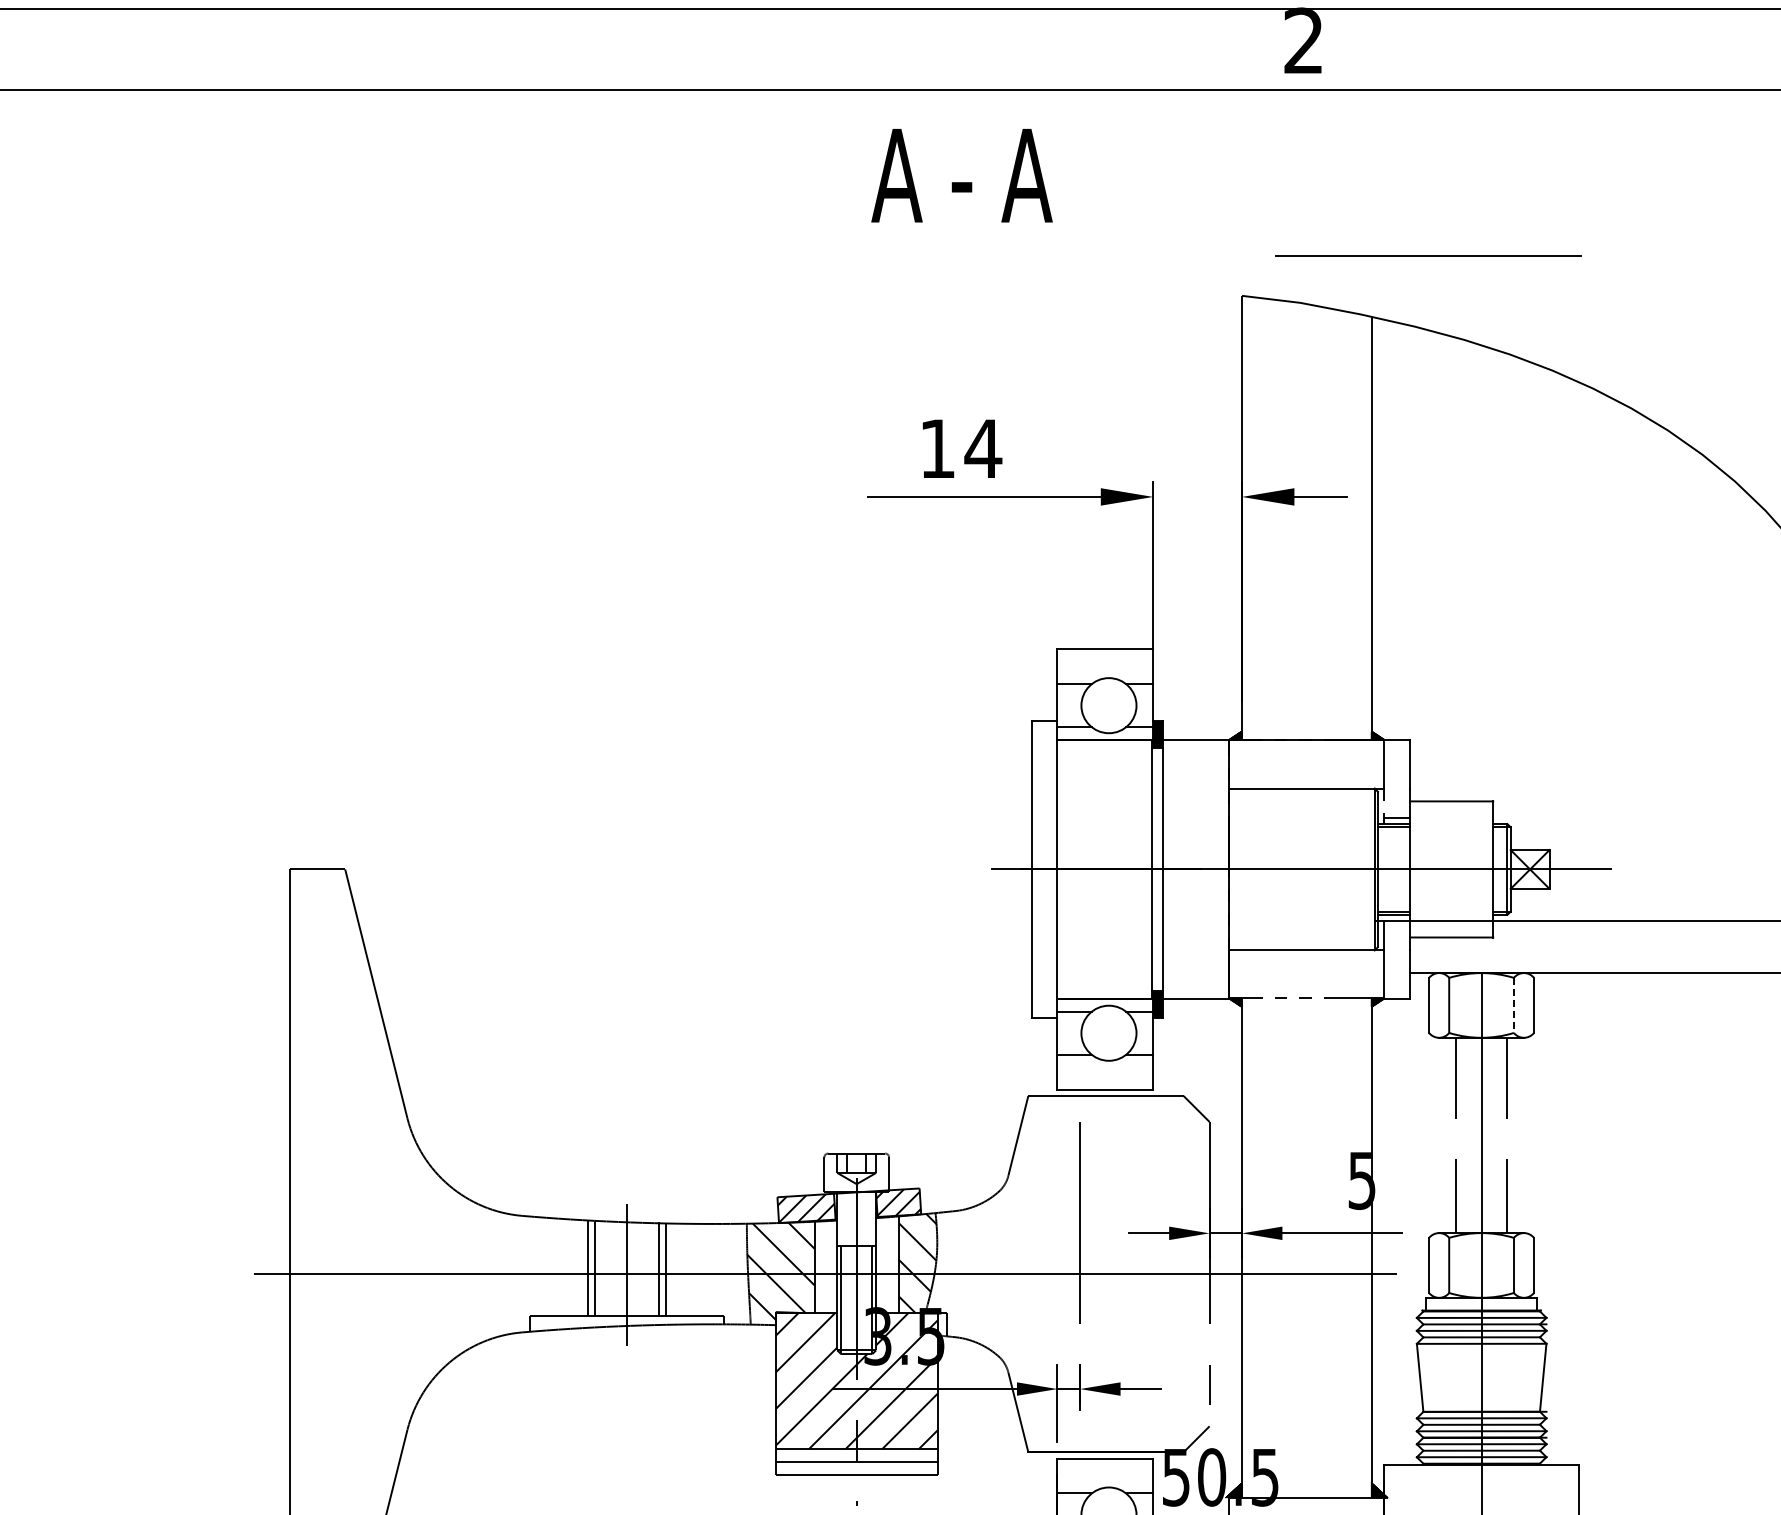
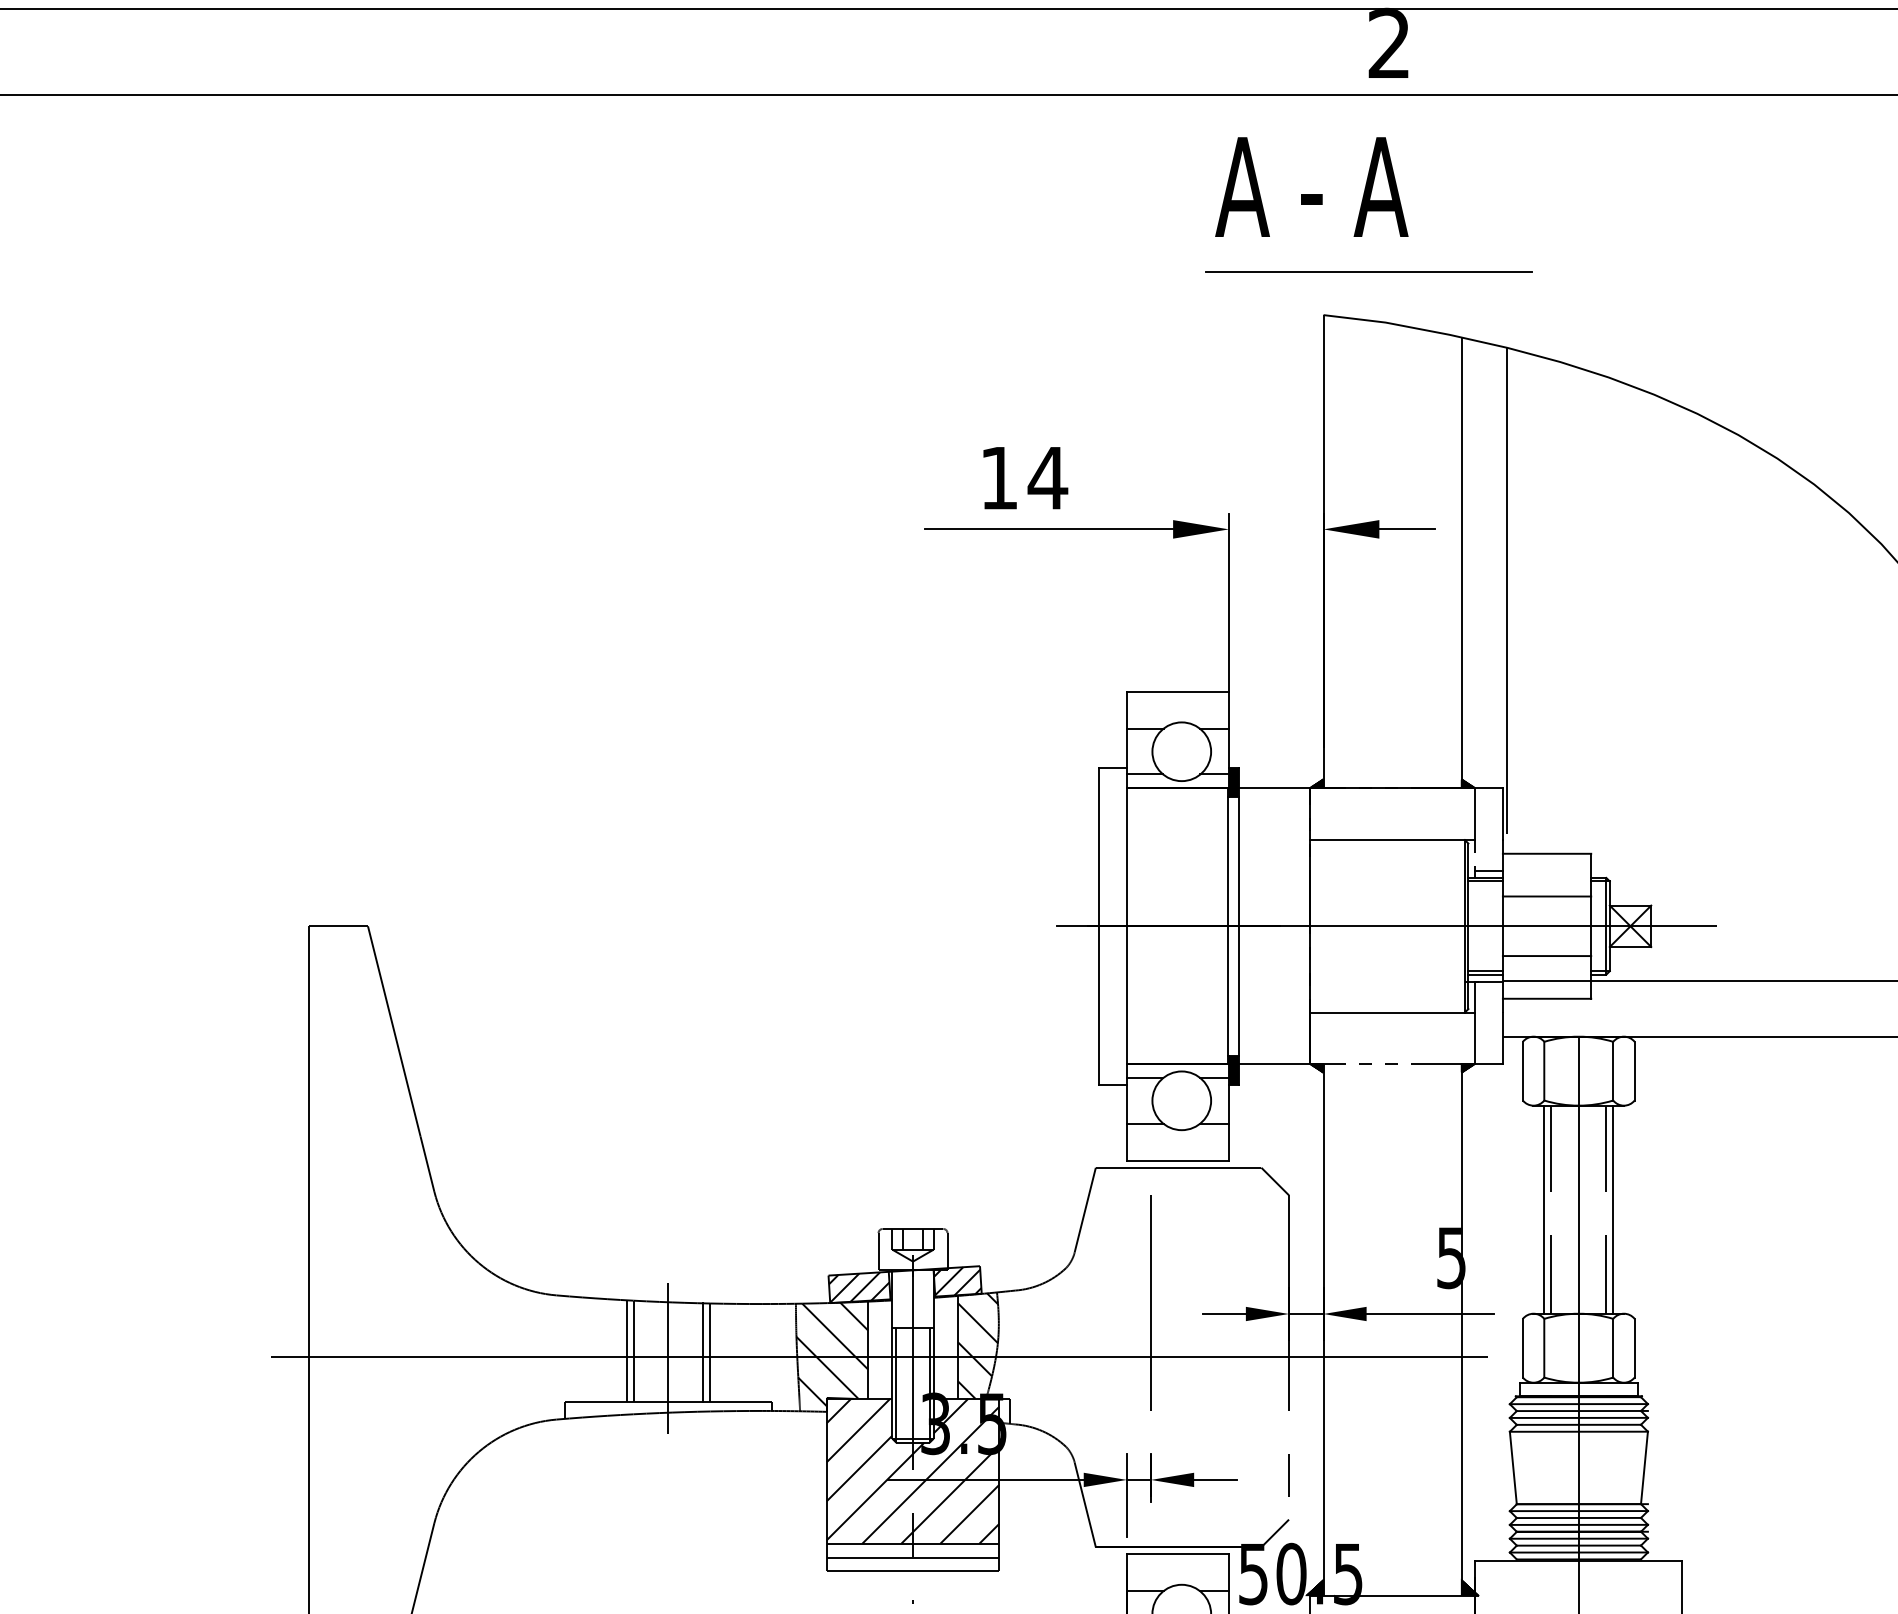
text: (961, 175) -> (1311, 186), moved
line: (1428, 255) -> (1368, 272), moved
line: (1413, 554) -> (1506, 590), added
line: (1451, 841) -> (1546, 896), added
line: (1451, 897) -> (1546, 956), added
line: (1513, 1005) -> (1612, 1071), dashed -> solid
line: (1449, 1135) -> (1544, 1209), added
line: (1513, 1135) -> (1612, 1209), added

